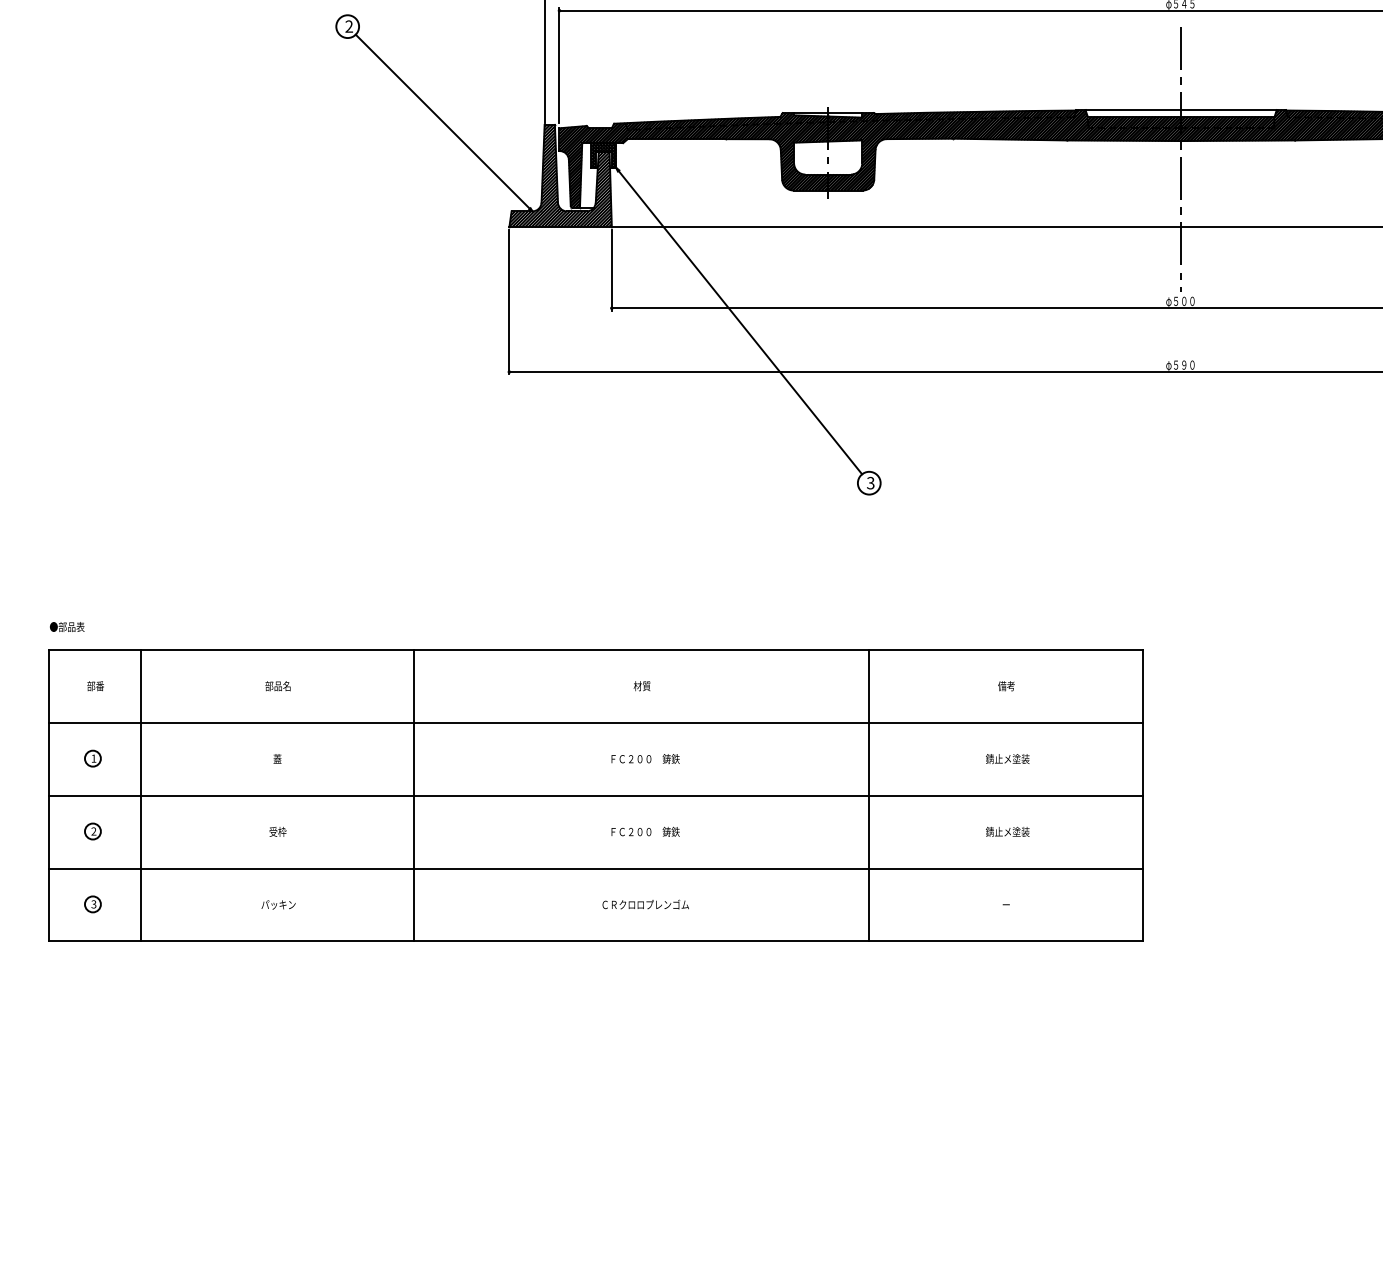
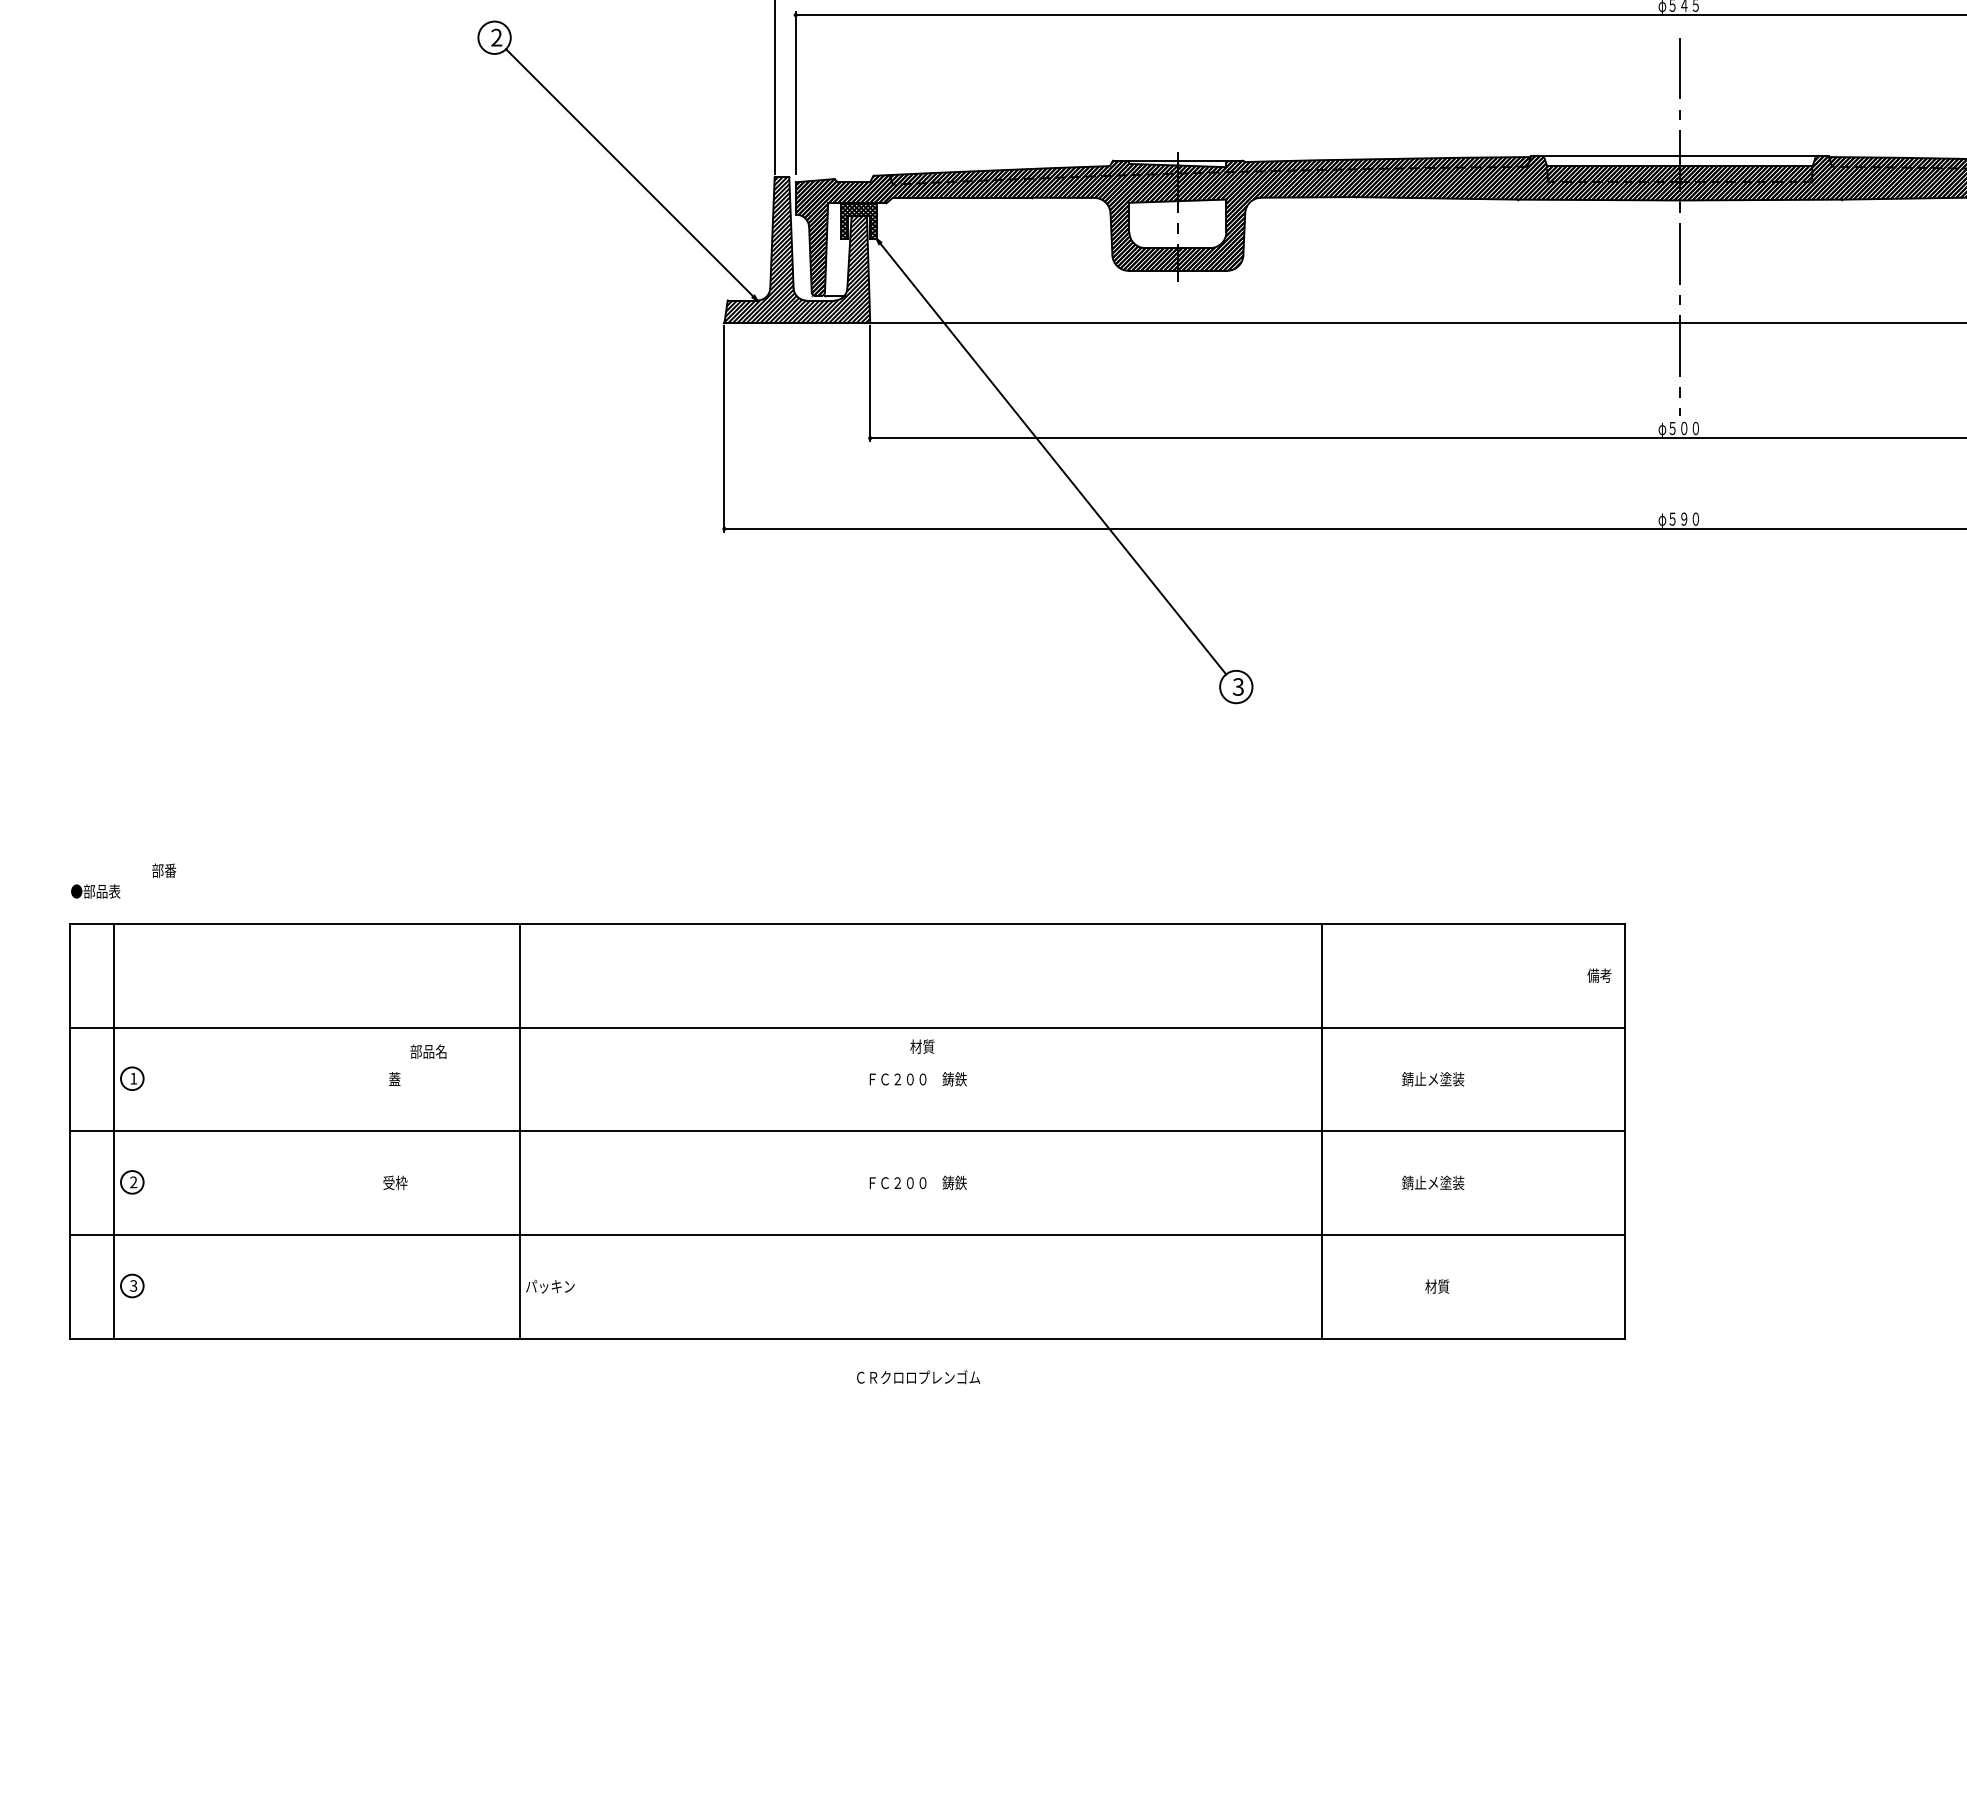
text: (95, 686) -> (164, 870), moved
text: (278, 686) -> (428, 1051), moved
text: (642, 686) -> (922, 1046), moved
text: (1006, 686) -> (1599, 975), moved
line: (140, 795) -> (113, 1131), moved
line: (413, 795) -> (519, 1131), moved
line: (869, 795) -> (1322, 1131), moved
text: (278, 904) -> (550, 1286), moved
text: (645, 904) -> (918, 1377), moved
text: (1010, 904) -> (1437, 1286), ー -> 材質

